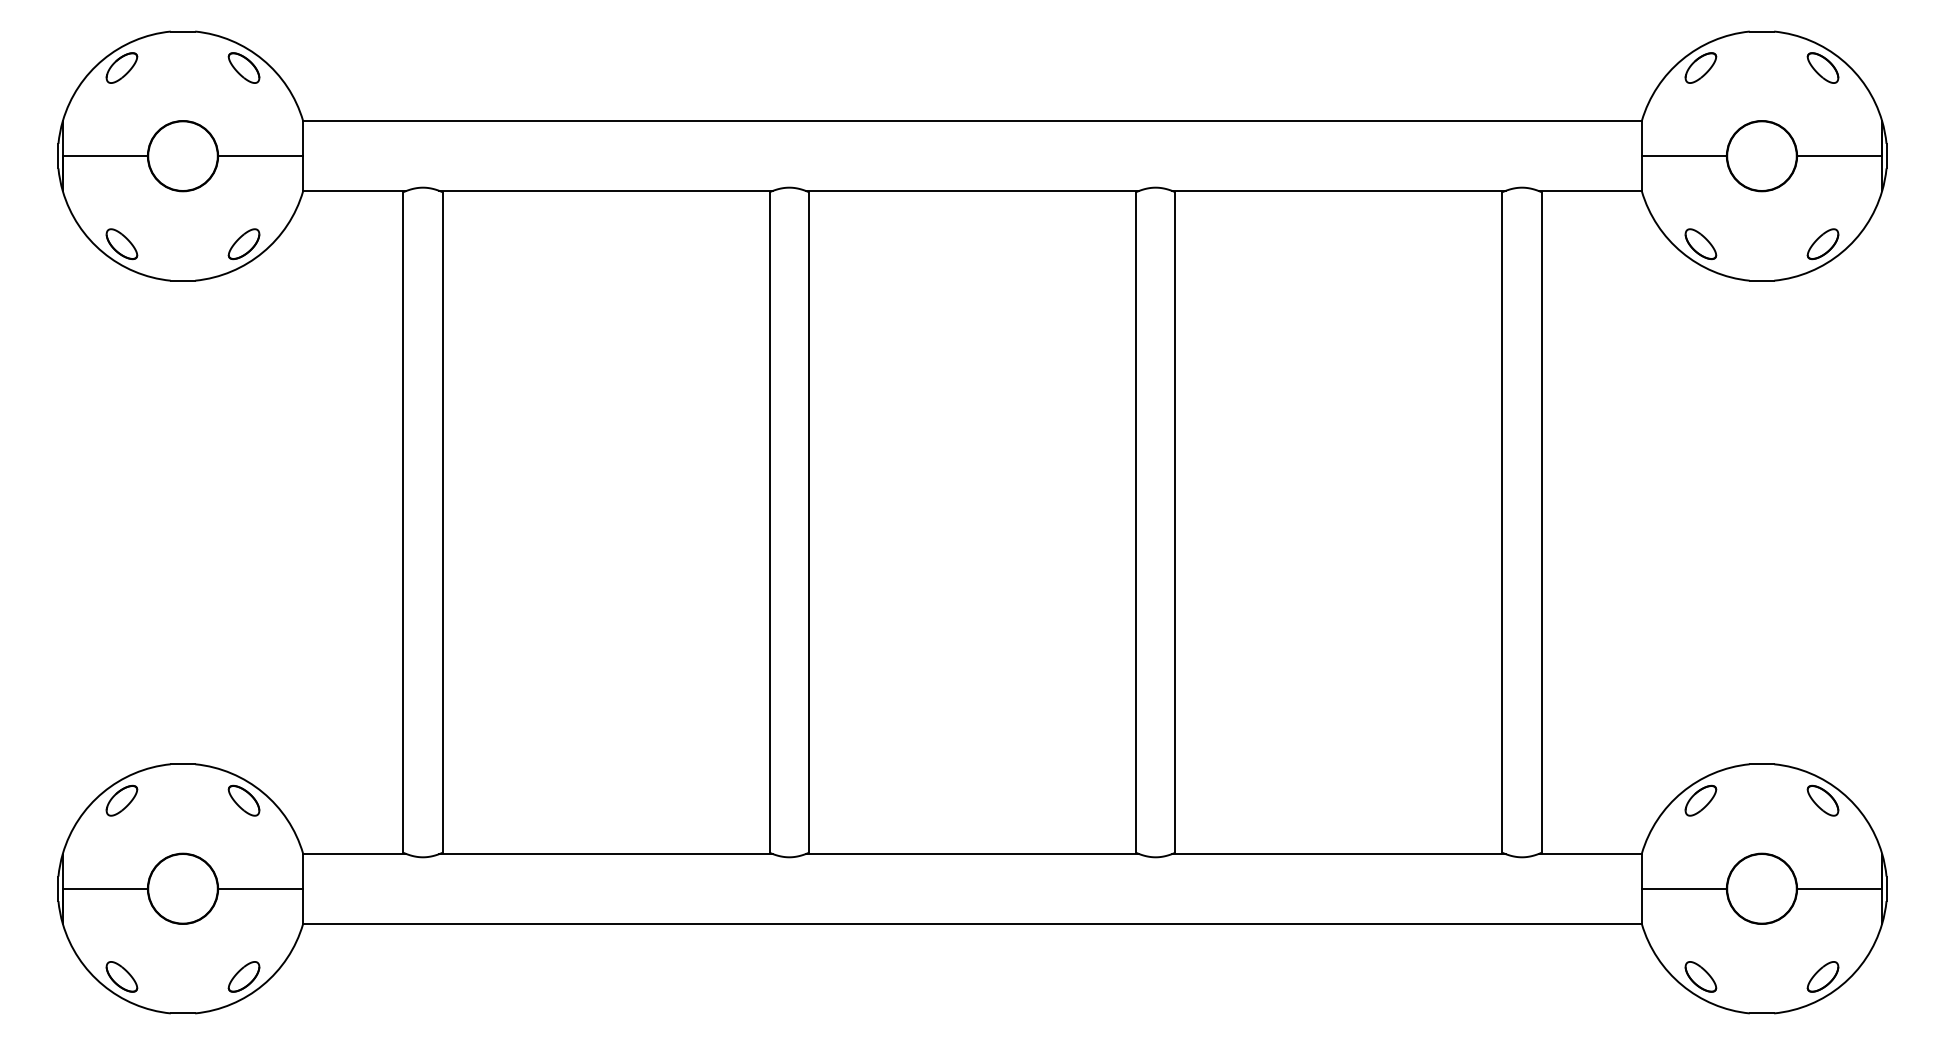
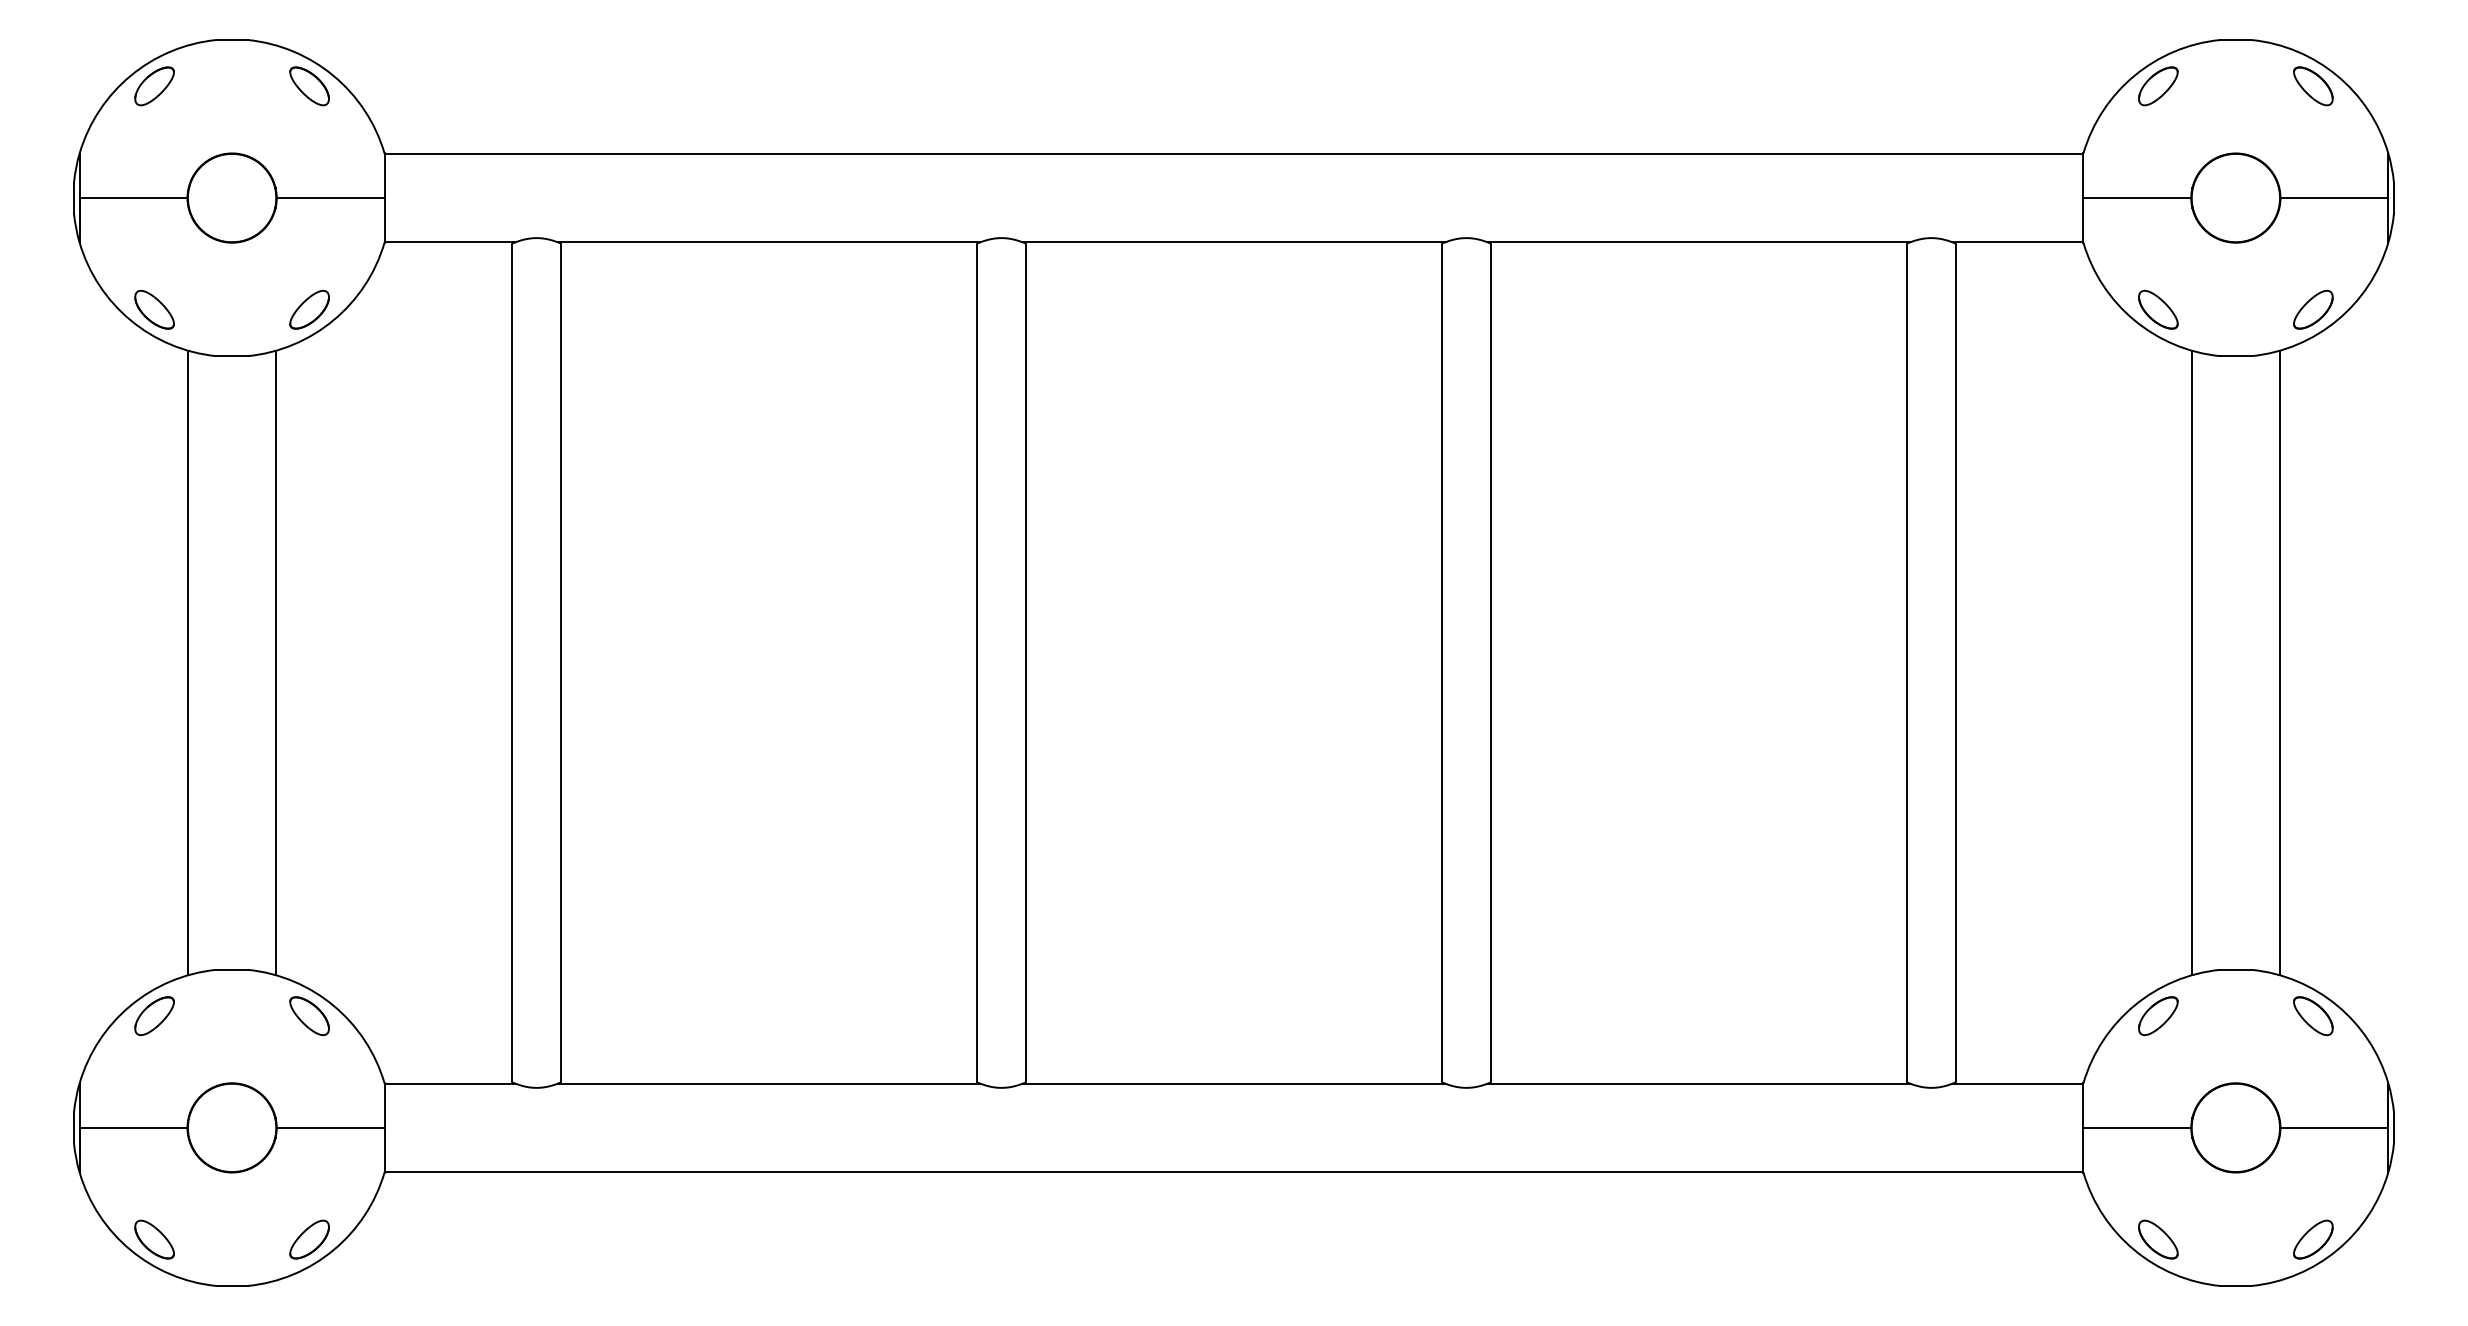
line: (147, 522) -> (187, 662), added
line: (217, 522) -> (276, 662), added
line: (1727, 522) -> (2191, 662), added
line: (1797, 522) -> (2280, 662), added

